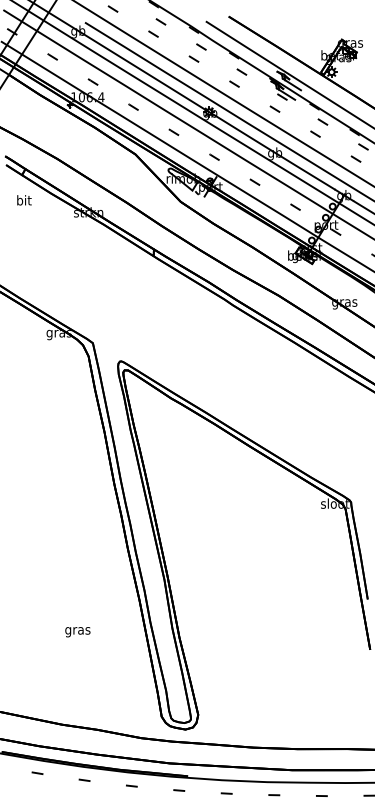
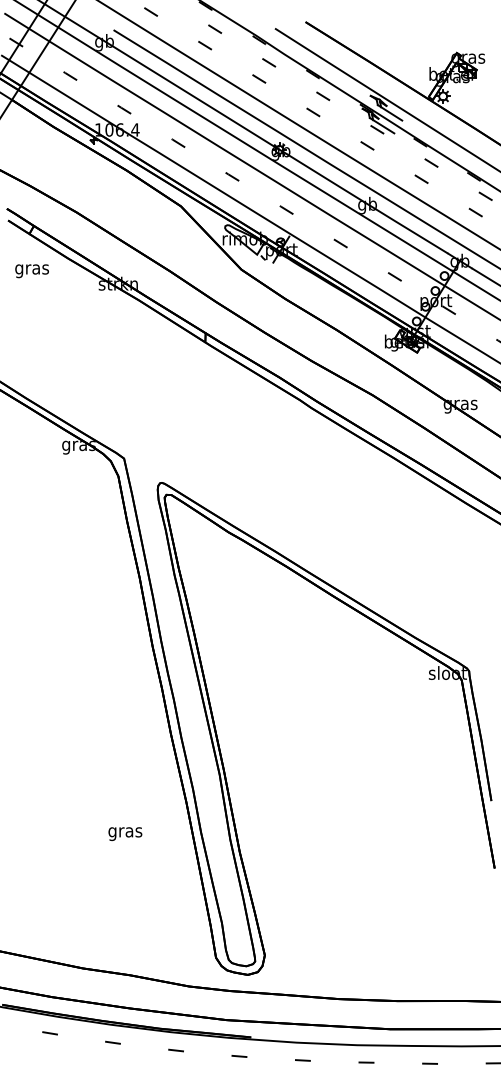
text: (23, 201) -> (31, 269), bit -> gras
text: (77, 632) -> (124, 834), moved

